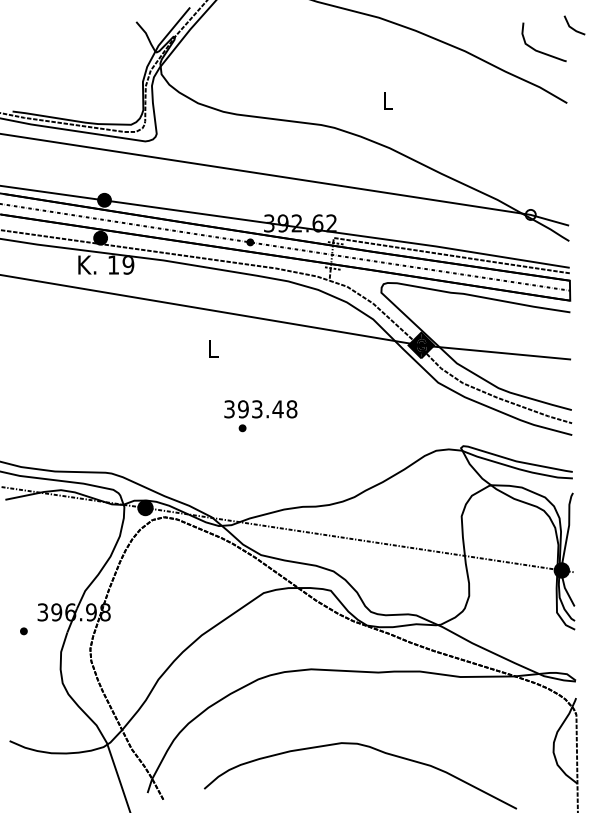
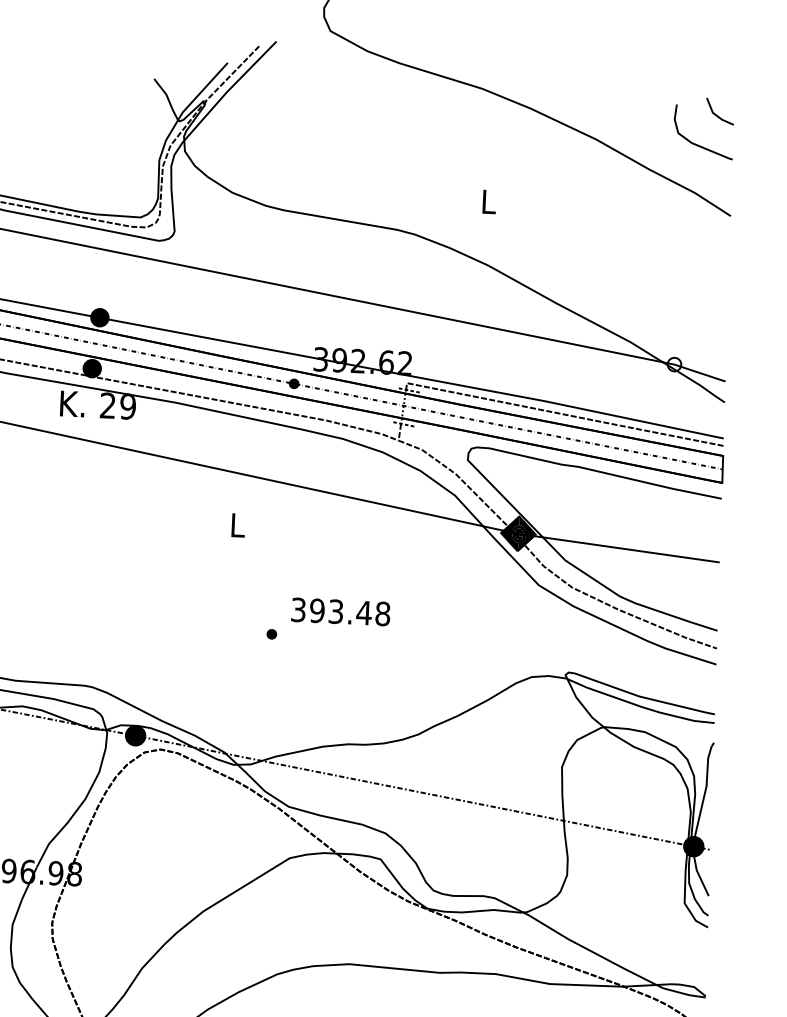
line: (572, 27) -> (717, 114), moved
text: (113, 264) -> (107, 404), 19 -> 29
text: (260, 409) -> (340, 612), moved

